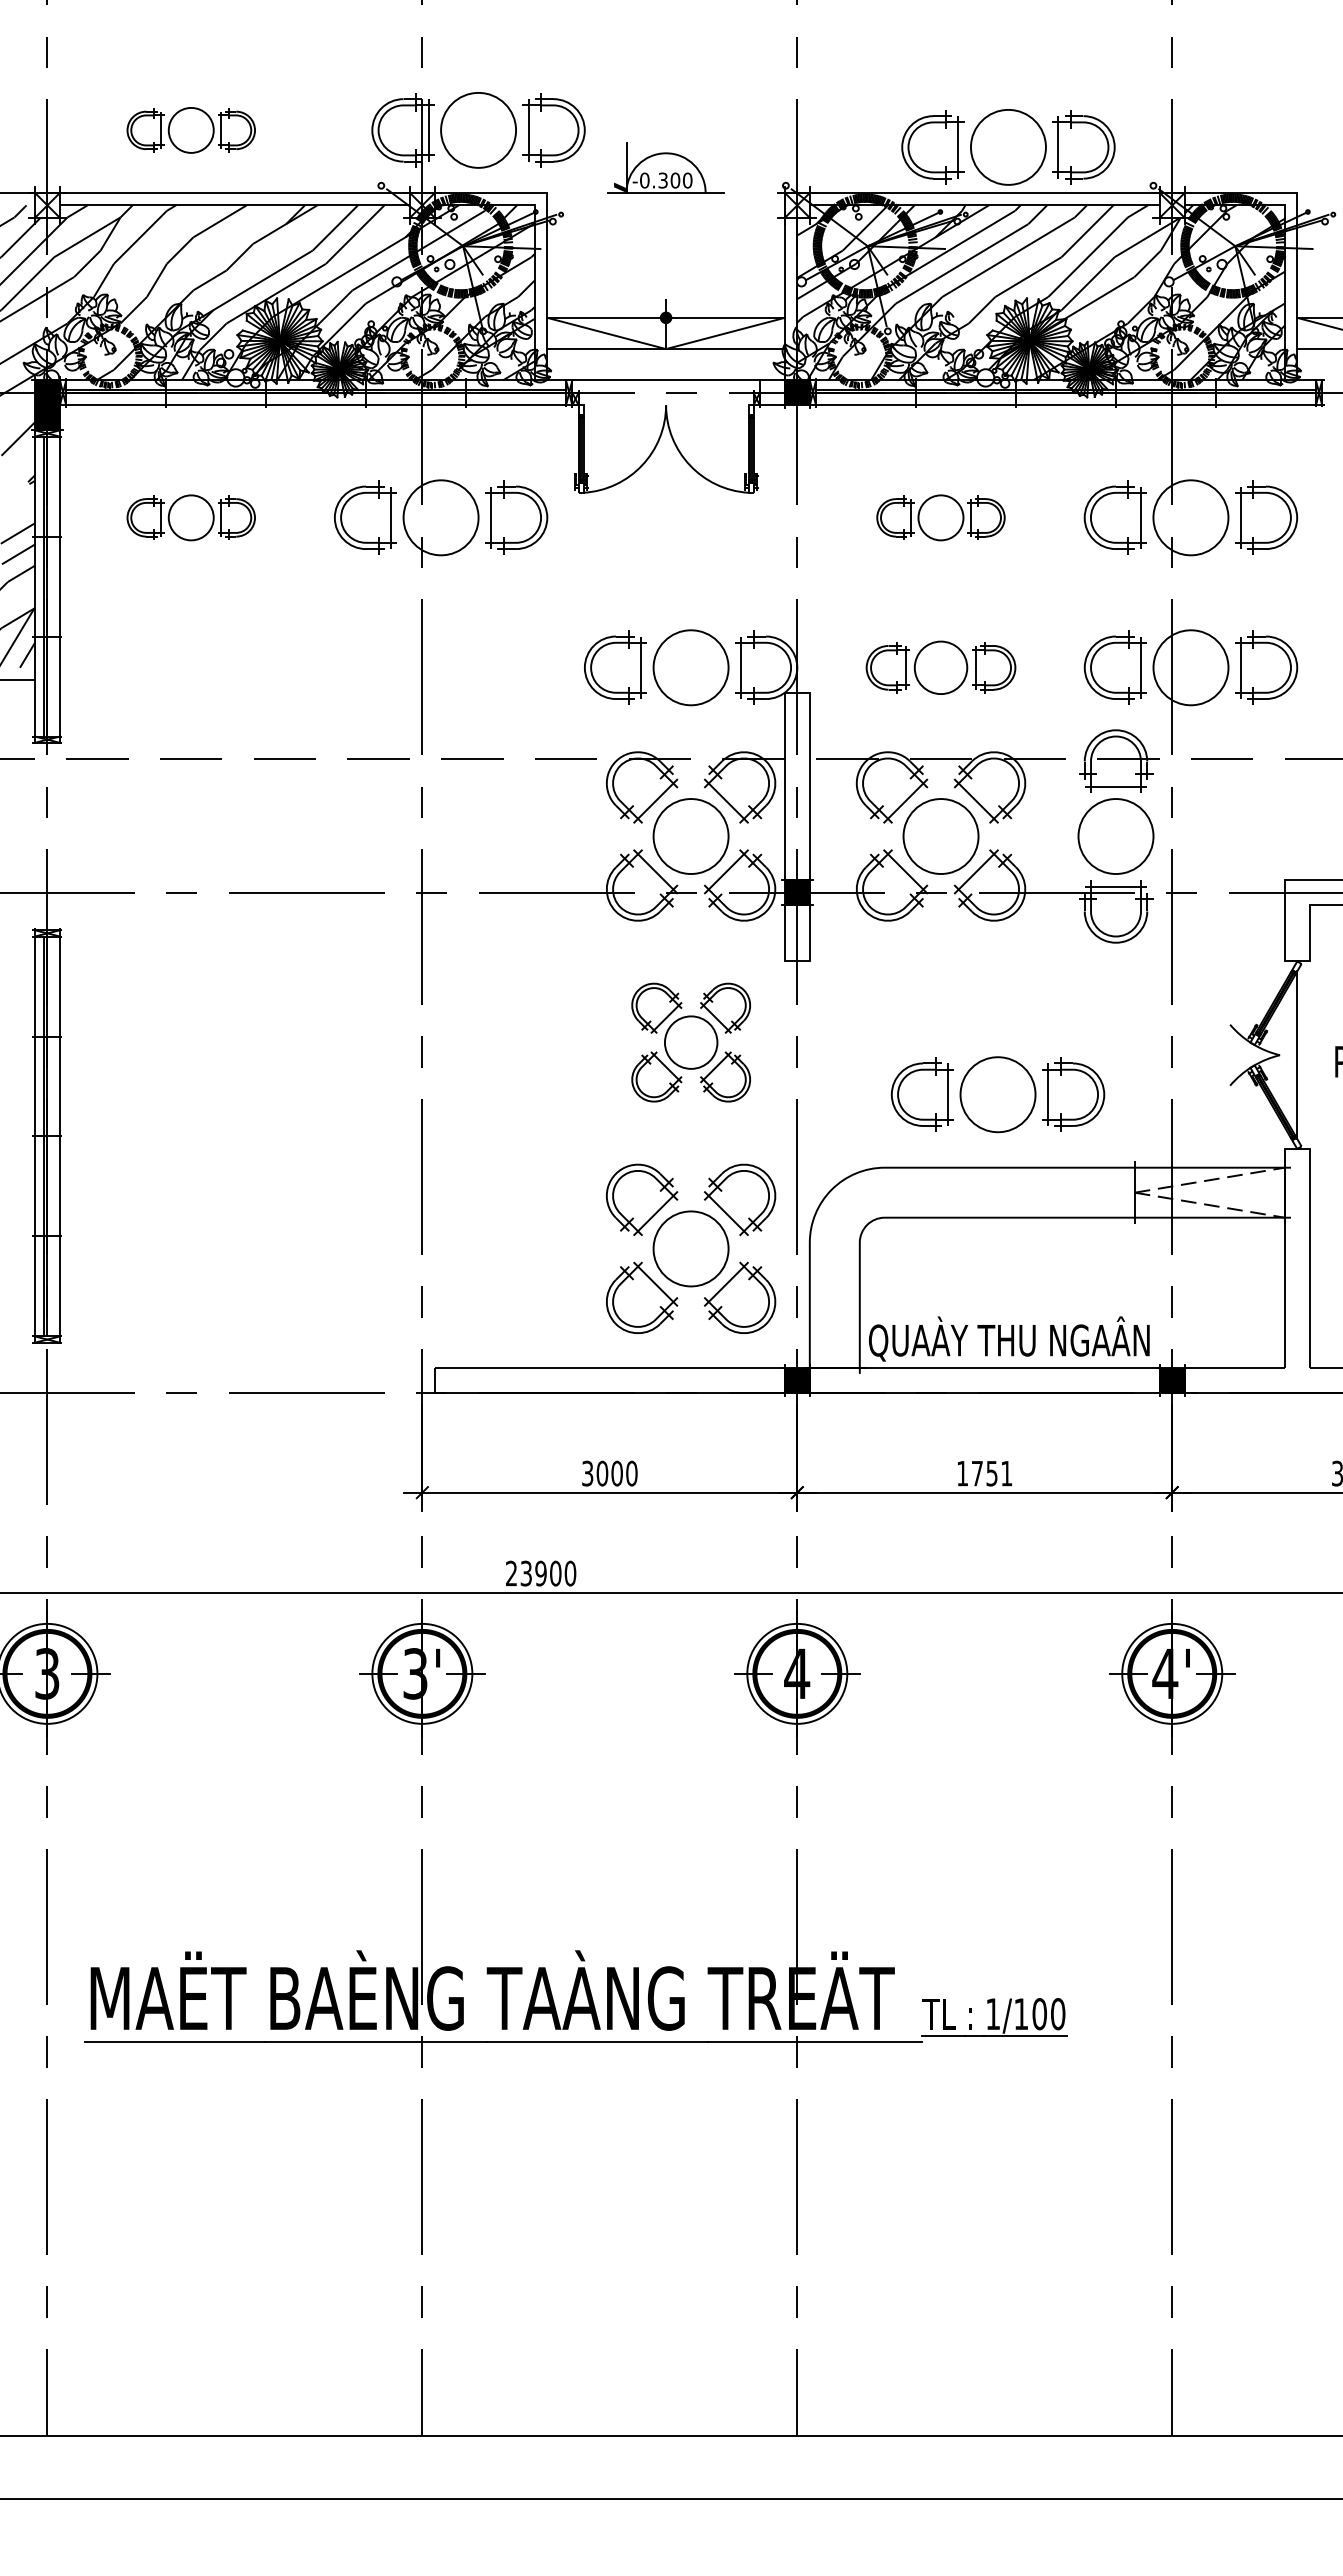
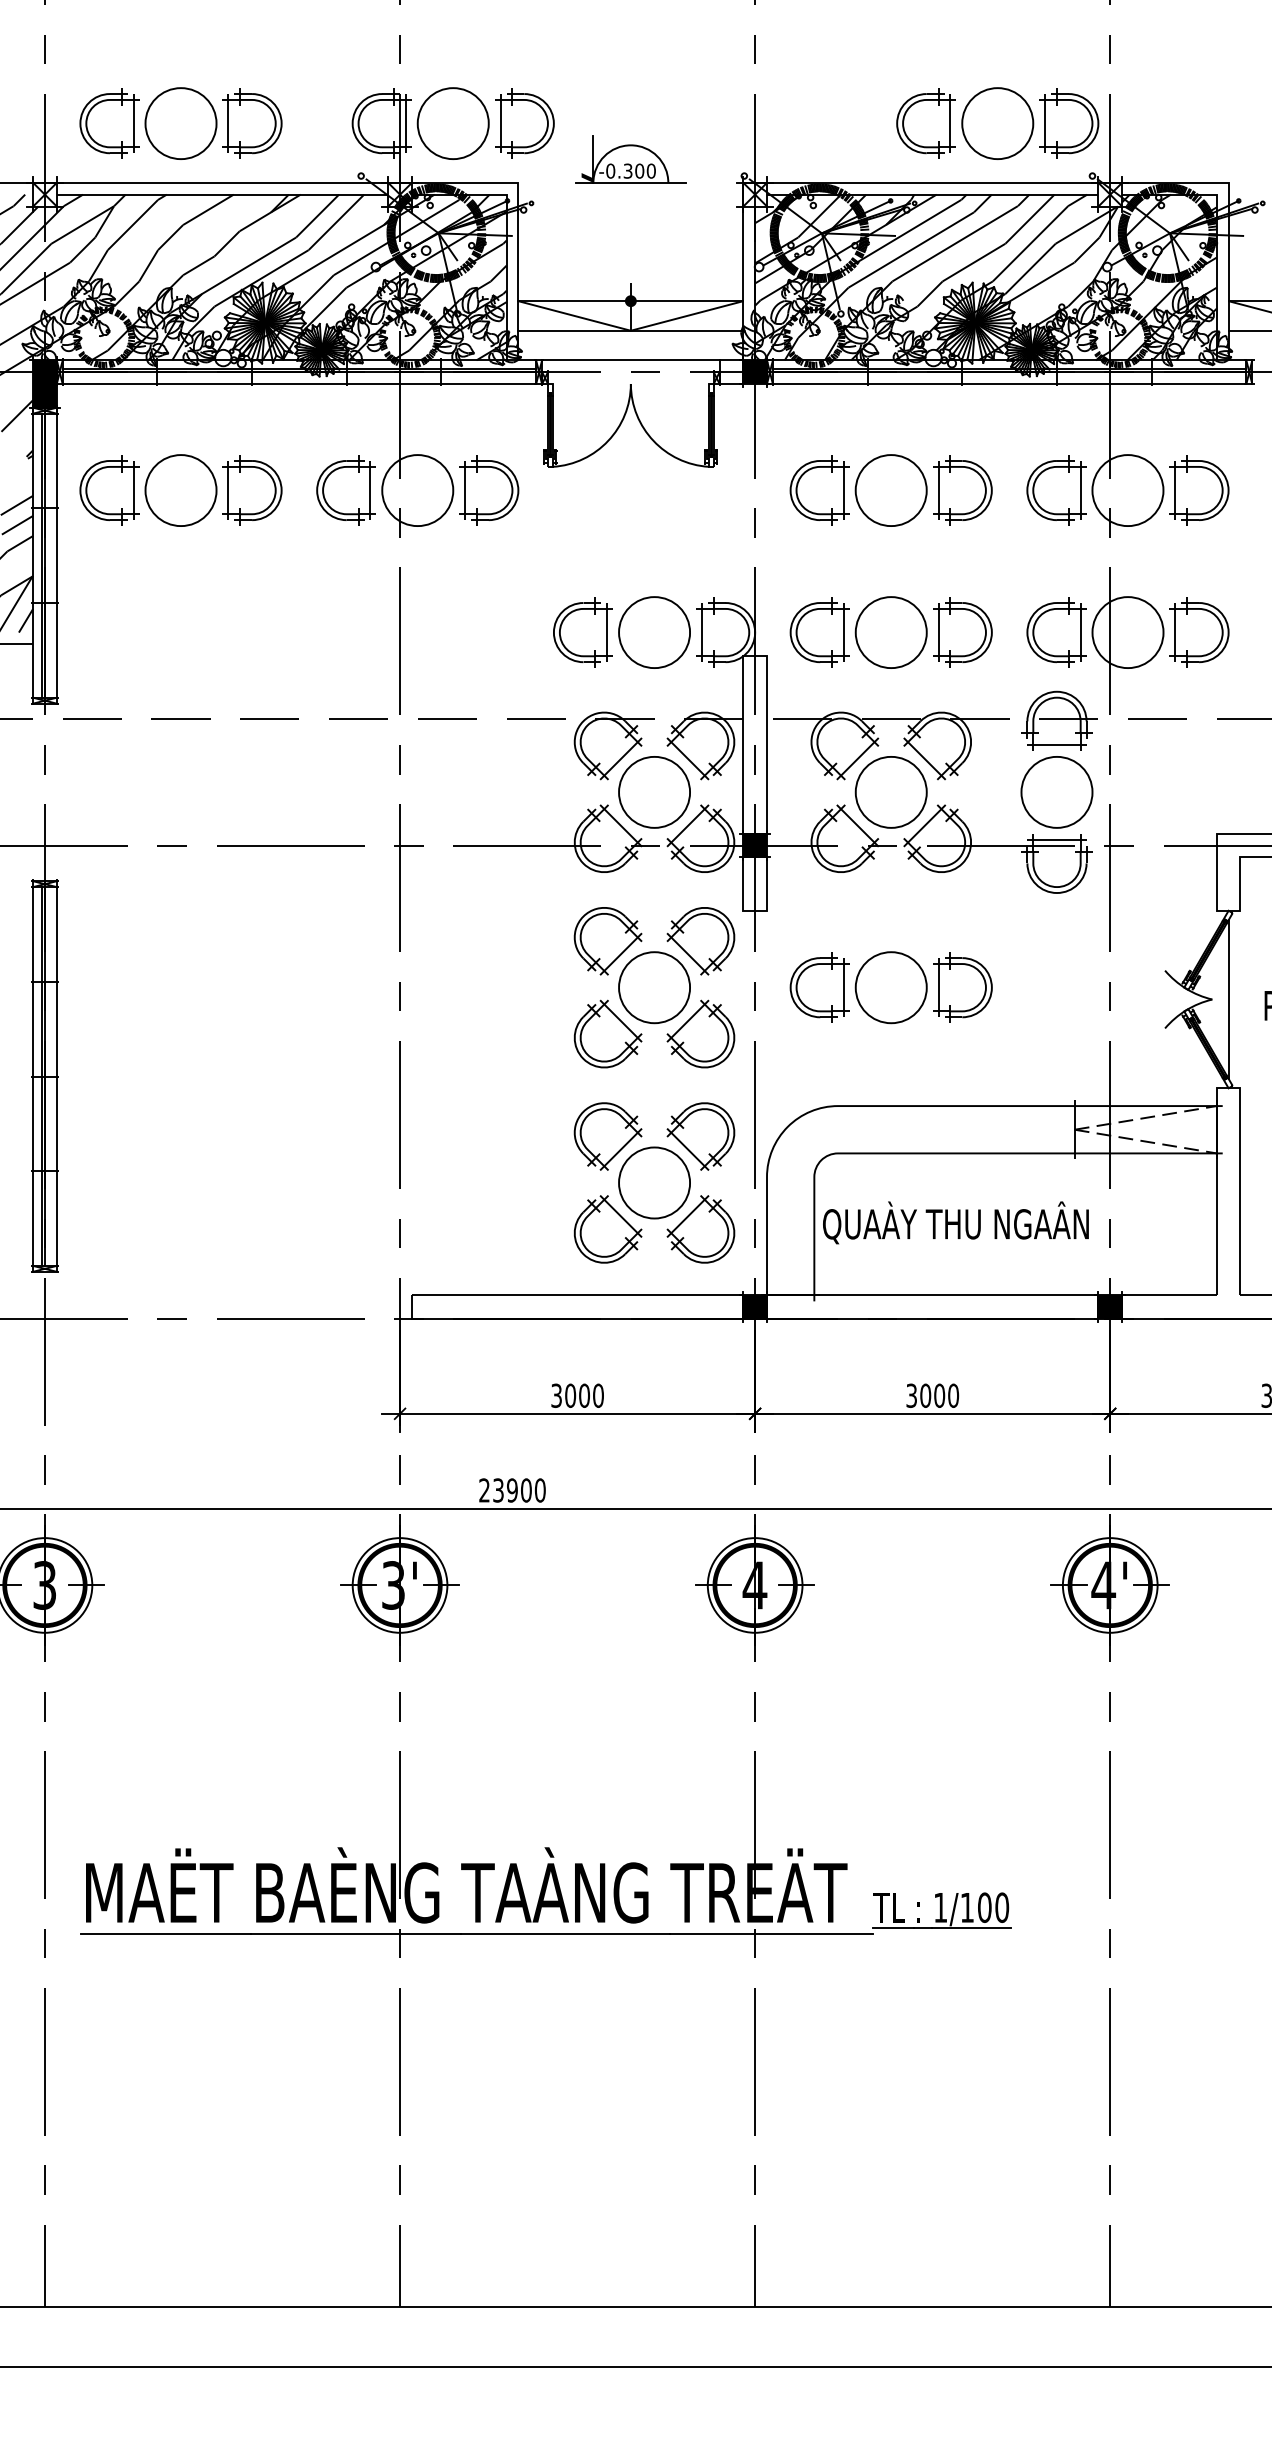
part: (191, 130) -> (181, 123), size x1.67
part: (1008, 147) -> (997, 123), moved
part: (191, 517) -> (181, 490), size x1.67
part: (940, 517) -> (890, 490), size x1.67
part: (940, 667) -> (890, 632), size x1.43
part: (691, 1042) -> (654, 987), size x1.43
part: (997, 1094) -> (890, 987), moved
text: (1008, 1338) -> (955, 1222), moved
text: (984, 1473) -> (932, 1395), 1751 -> 3000

